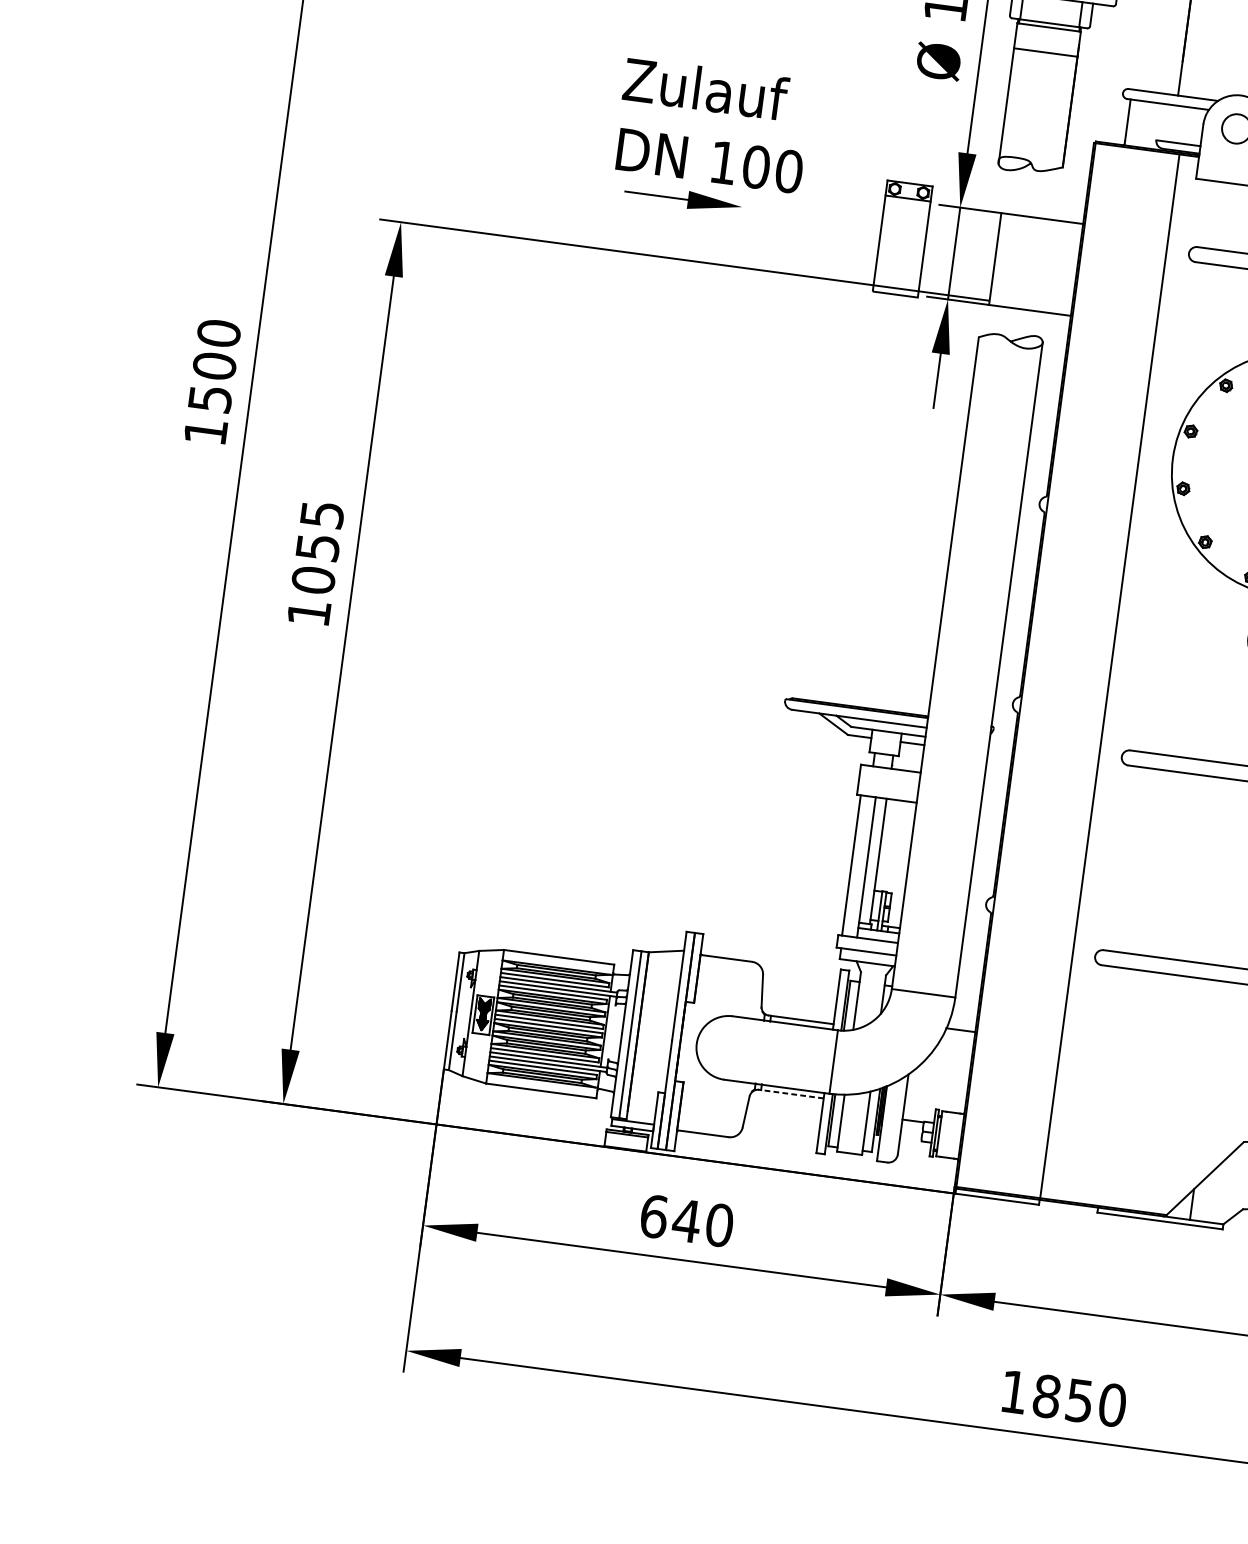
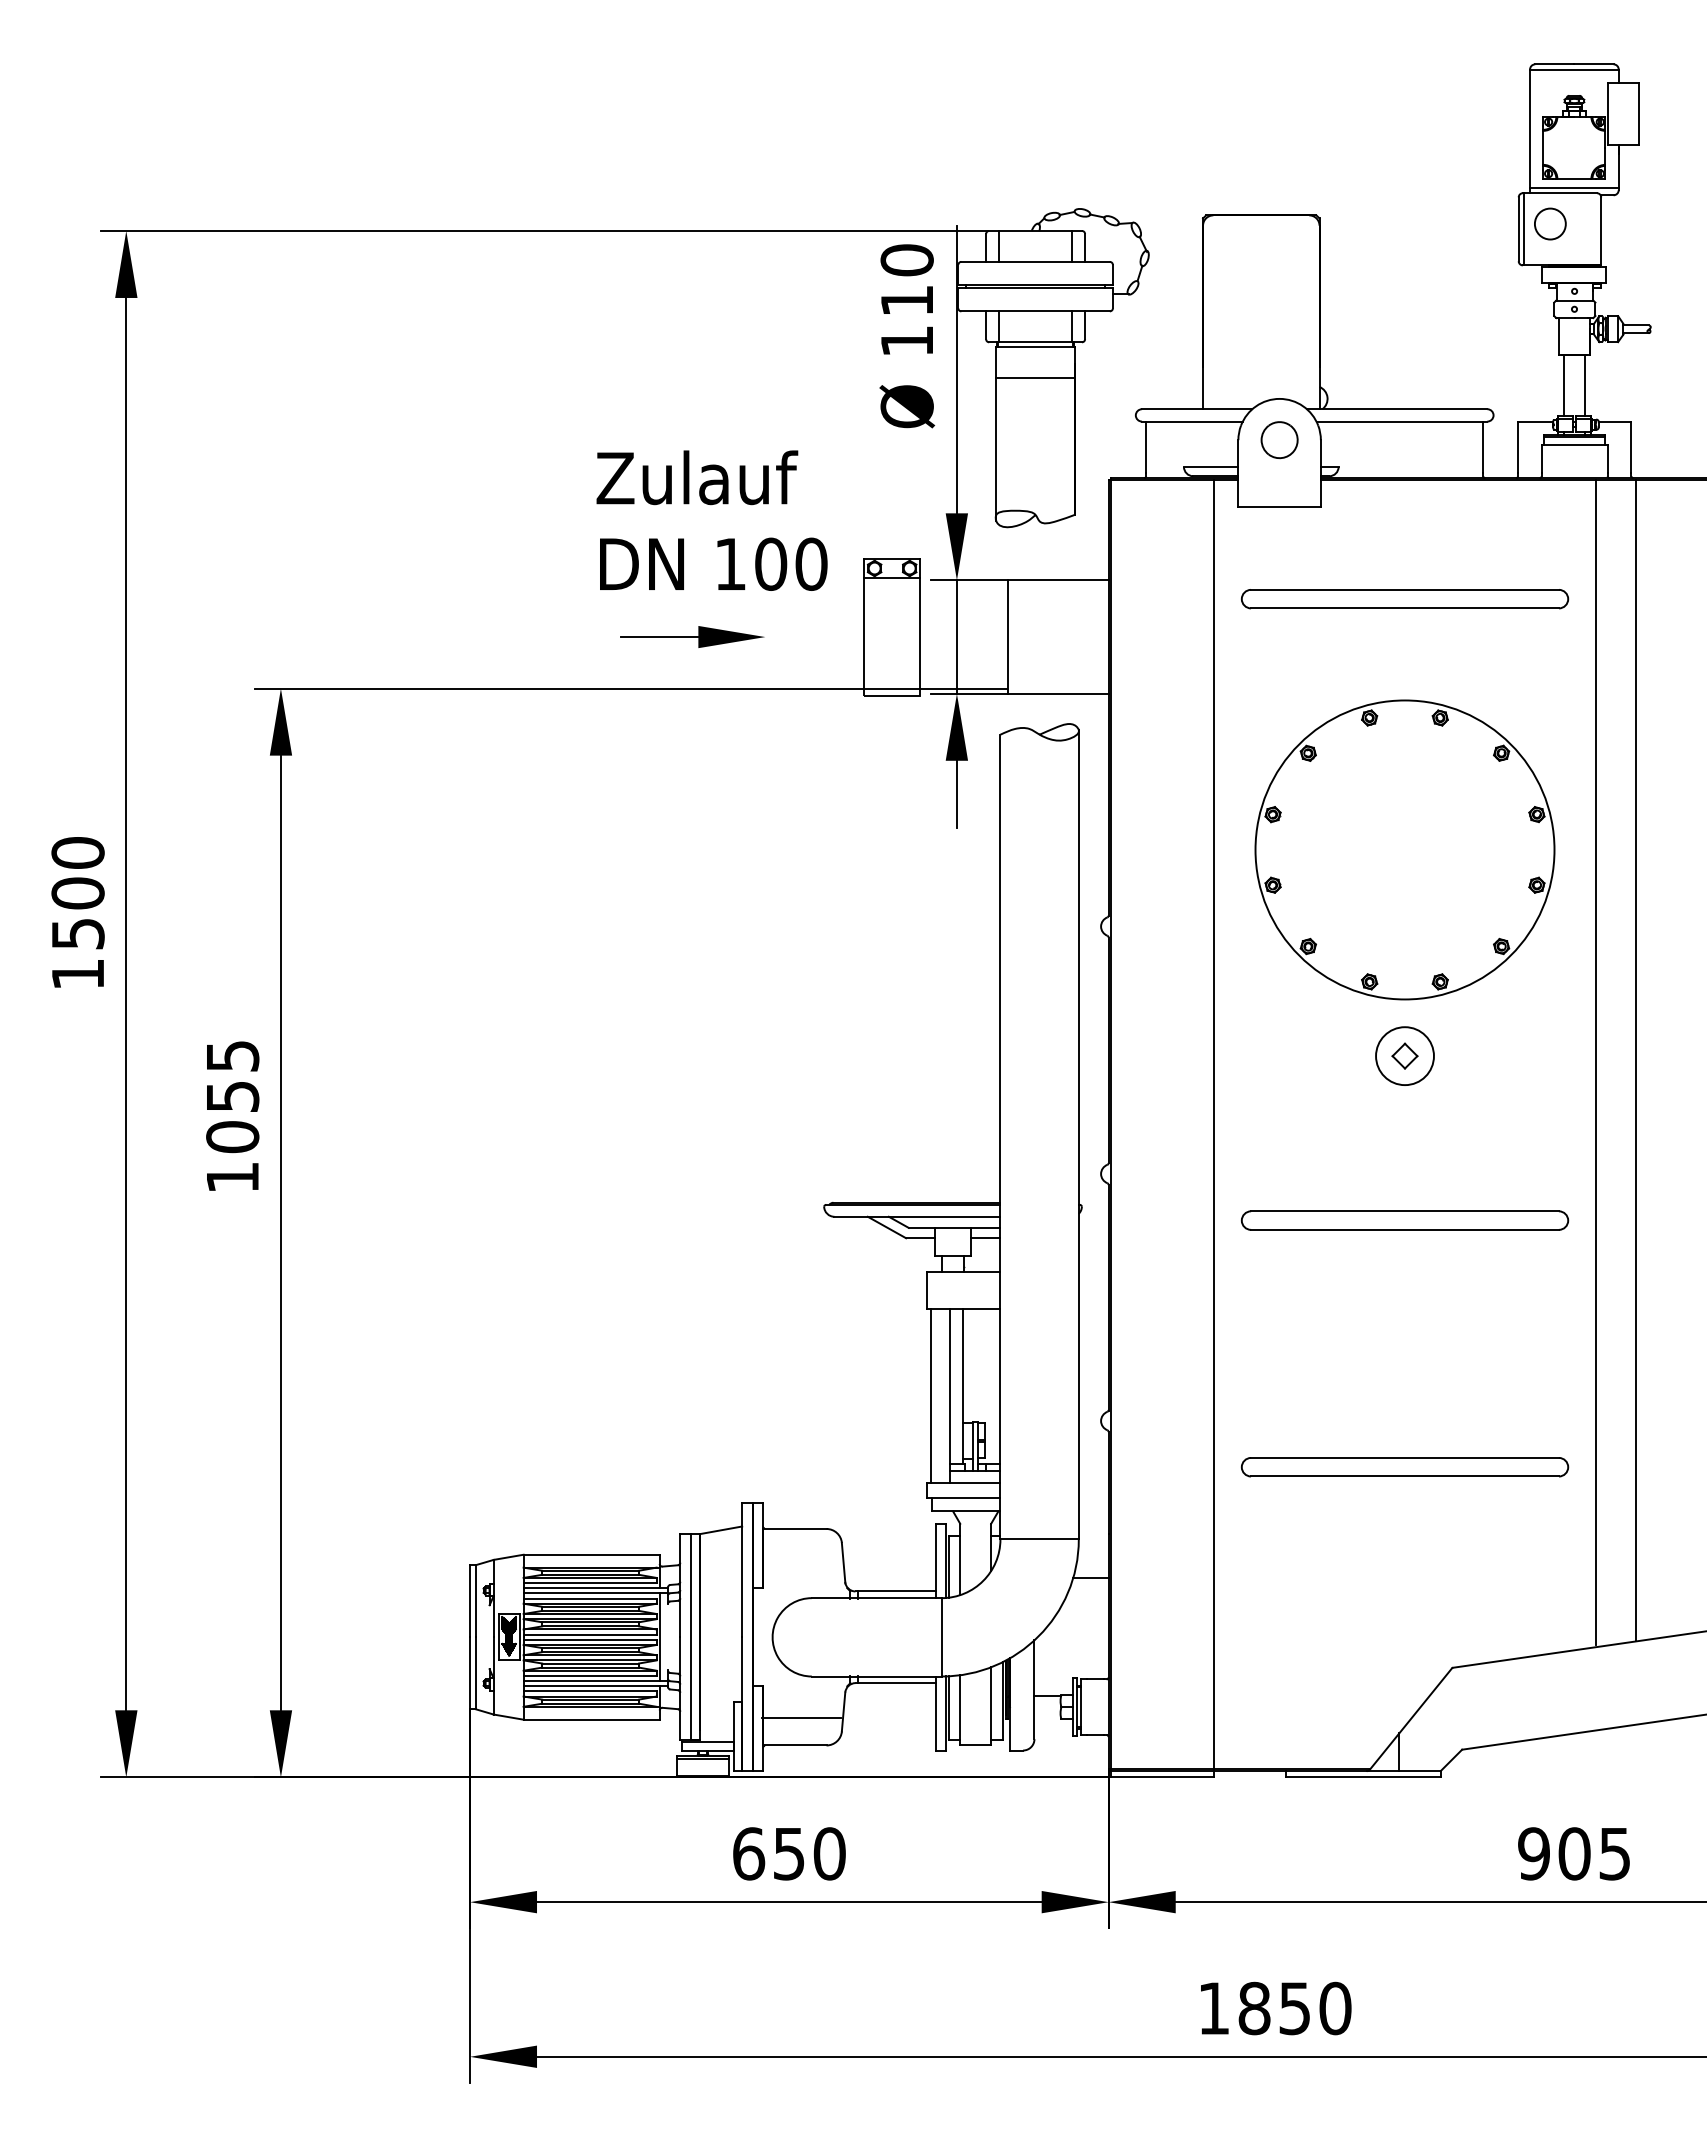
text: (712, 125) -> (711, 520), moved
part: (683, 198) -> (692, 636), moved
line: (792, 1094) -> (896, 1683), dashed -> solid
line: (711, 1111) -> (801, 1717), added
text: (686, 1221) -> (788, 1854), 640 -> 650

